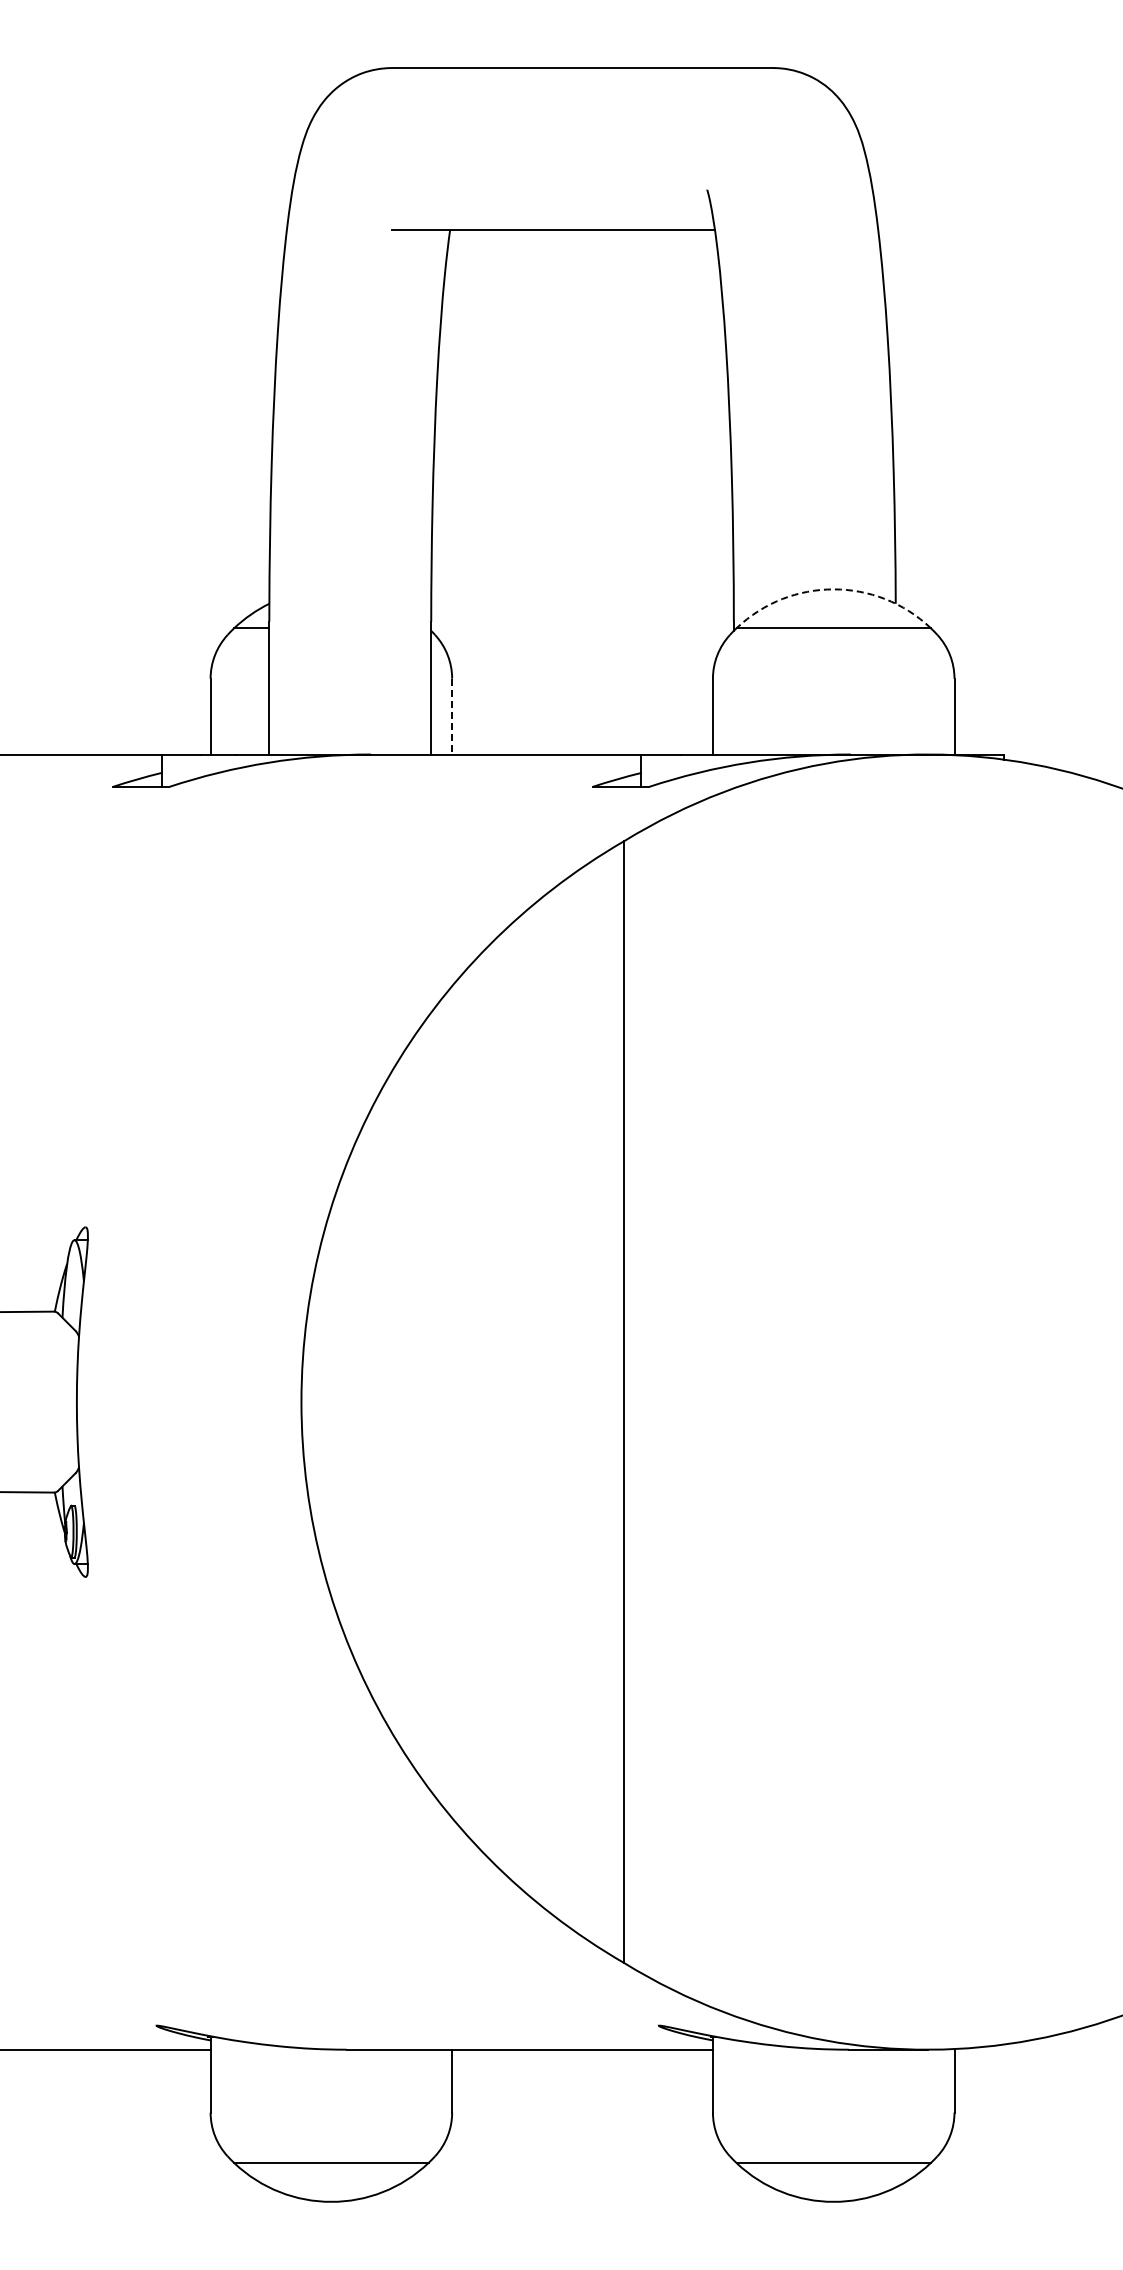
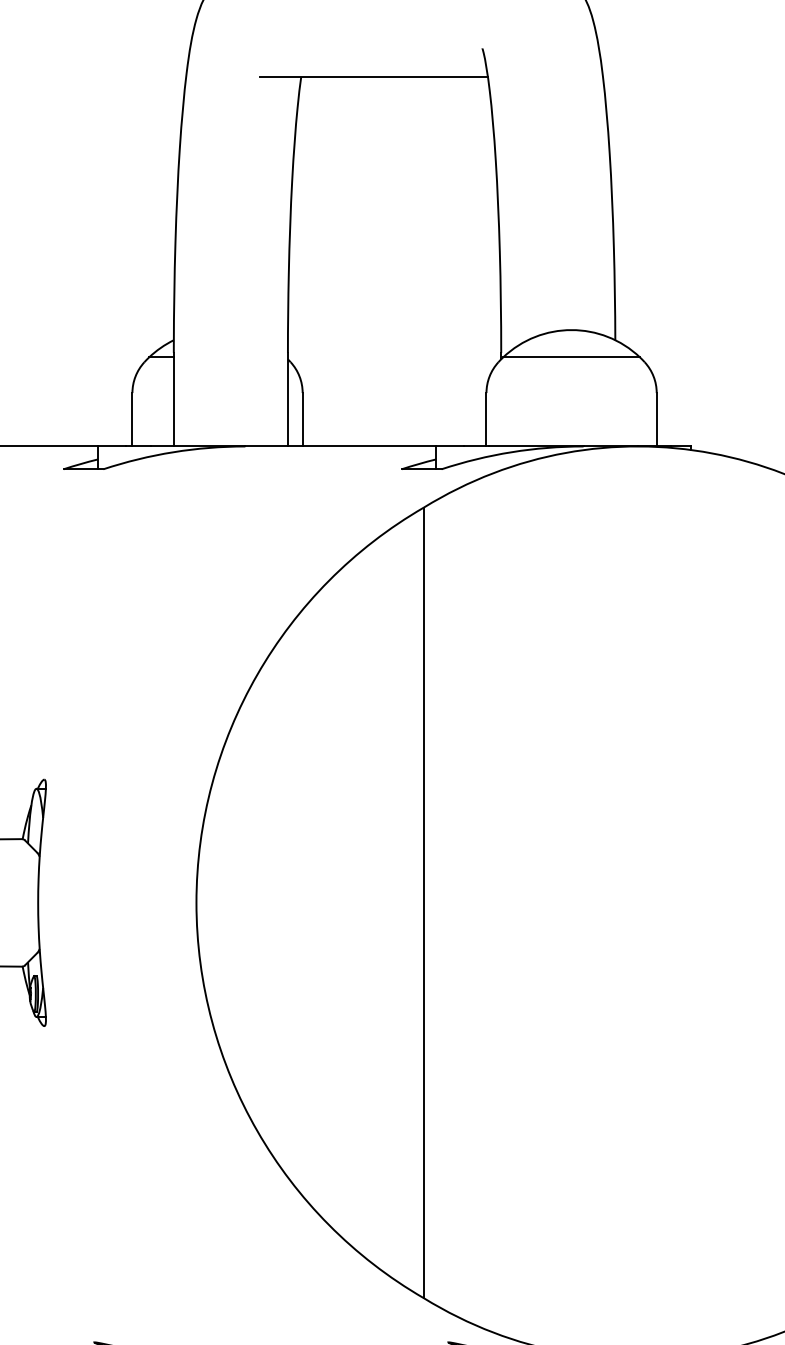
arc: (833, 589) -> (571, 330), dashed -> solid
line: (452, 716) -> (302, 419), dashed -> solid

